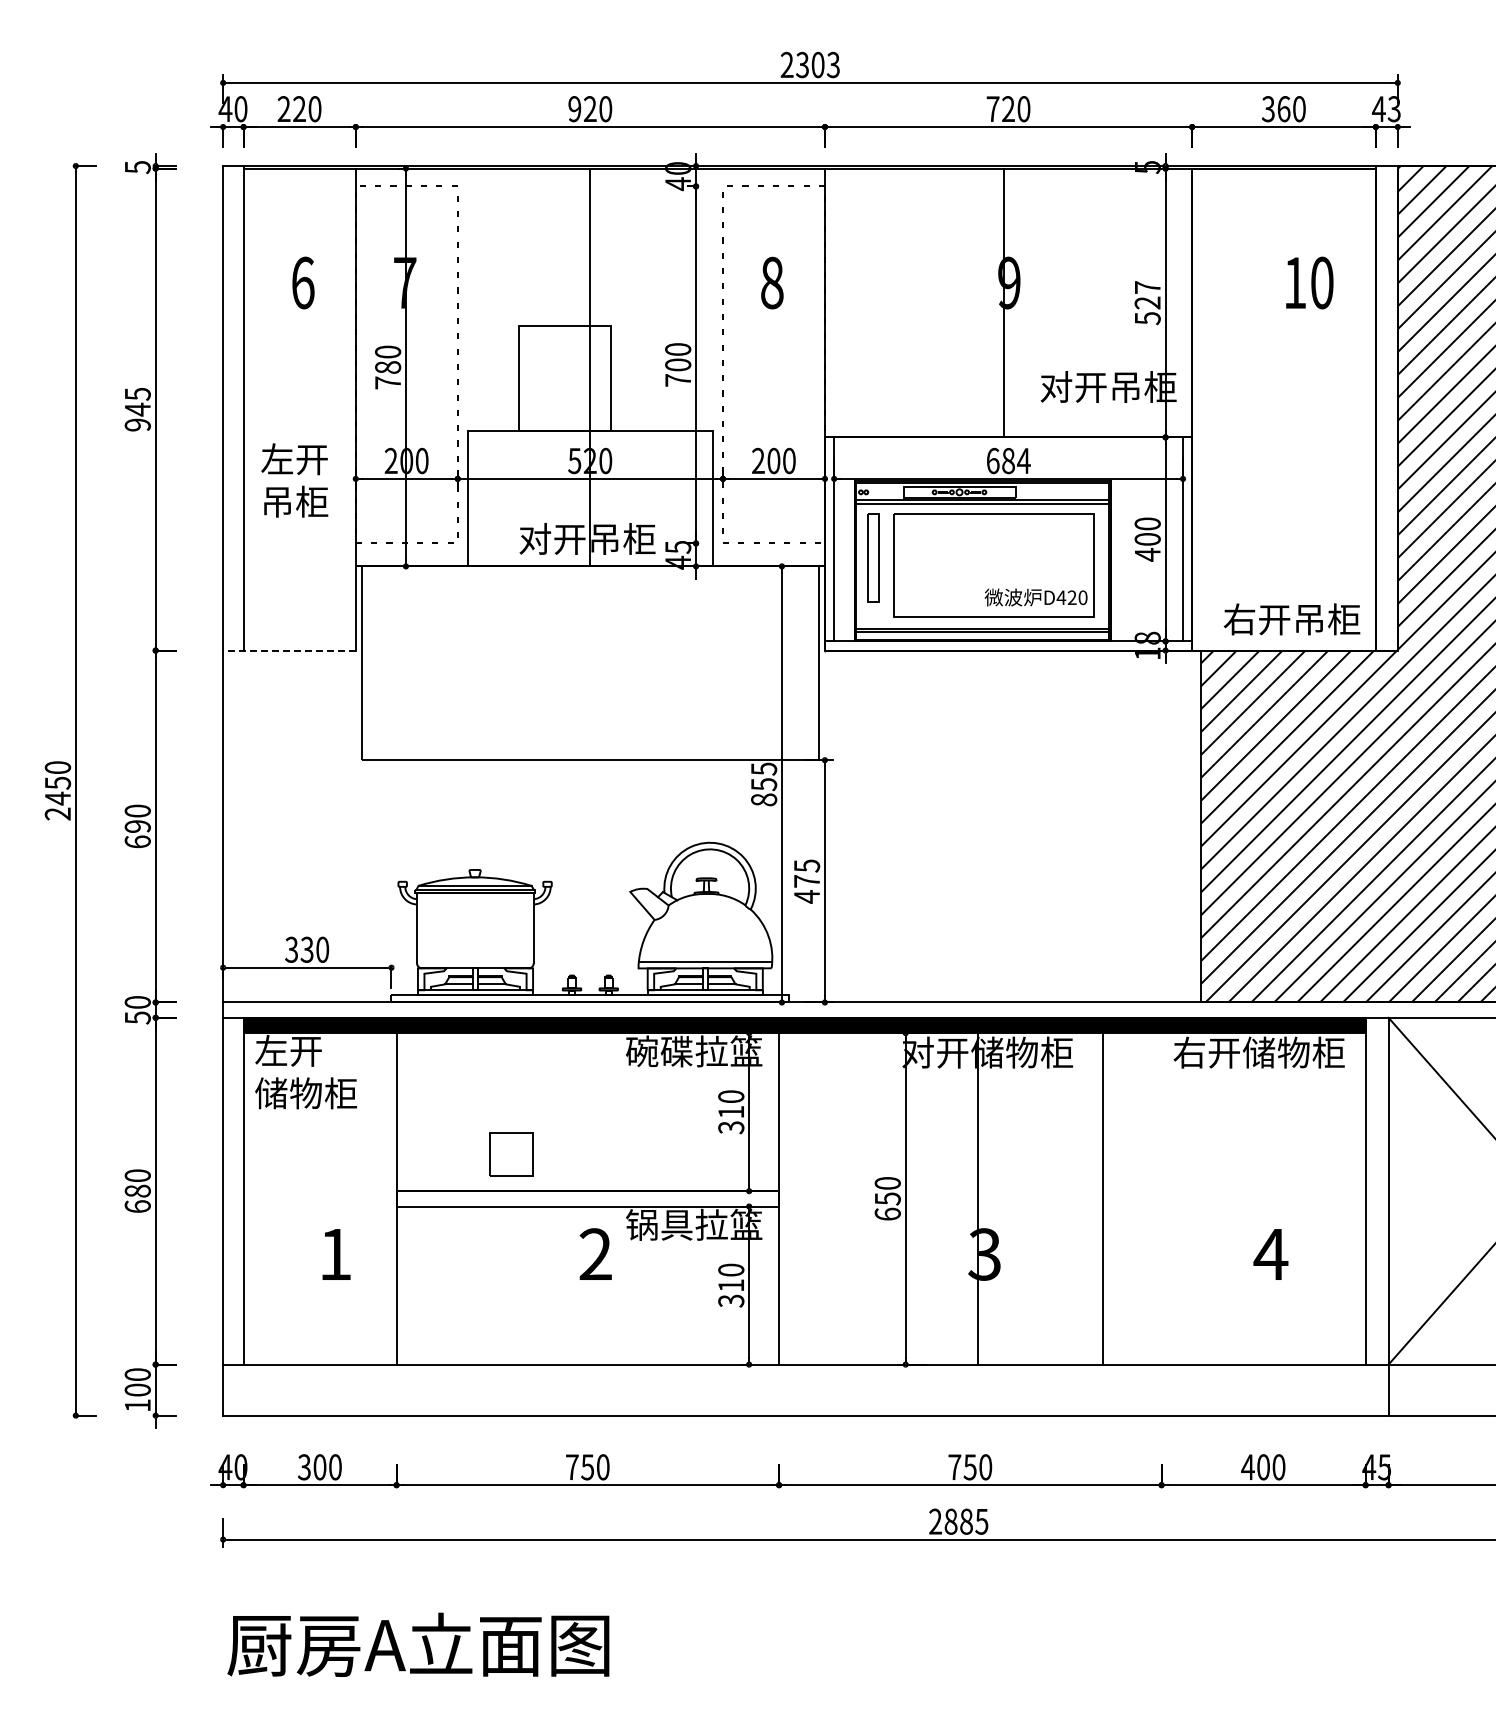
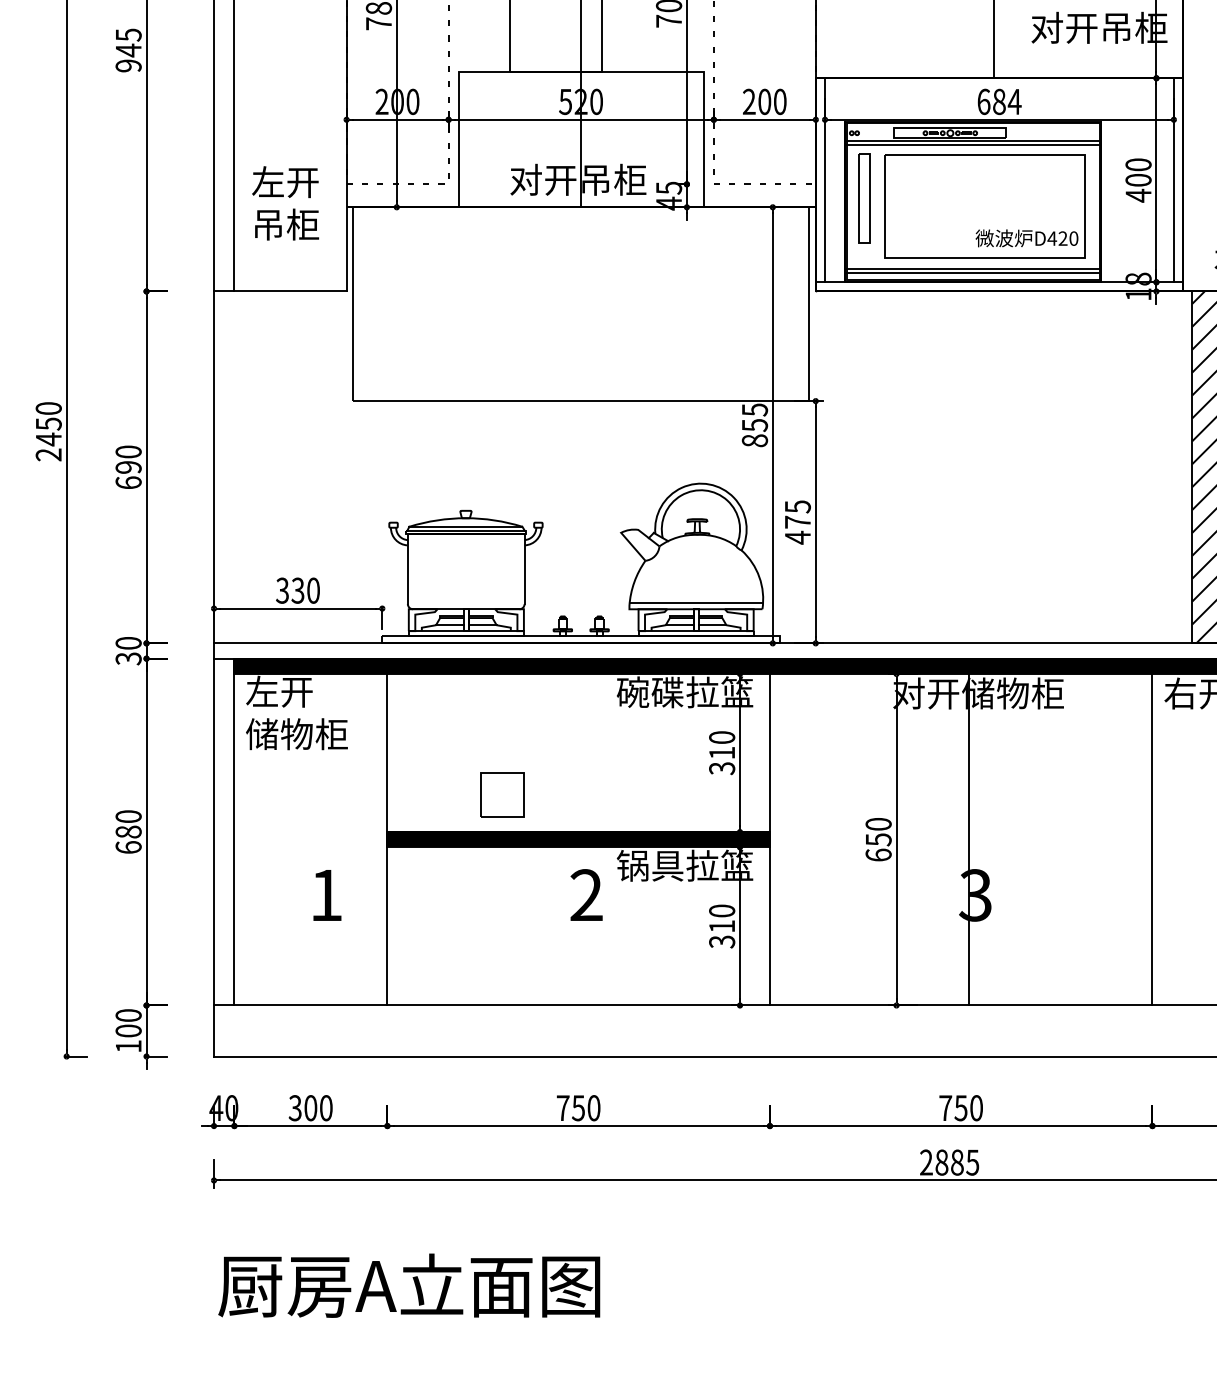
text: (294, 480) -> (285, 203), moved
line: (288, 650) -> (279, 291), dashed -> solid
text: (137, 1017) -> (128, 658), 50 -> 30
line: (1102, 1190) -> (1152, 831), moved
fill: (587, 1198) -> (578, 839), added

